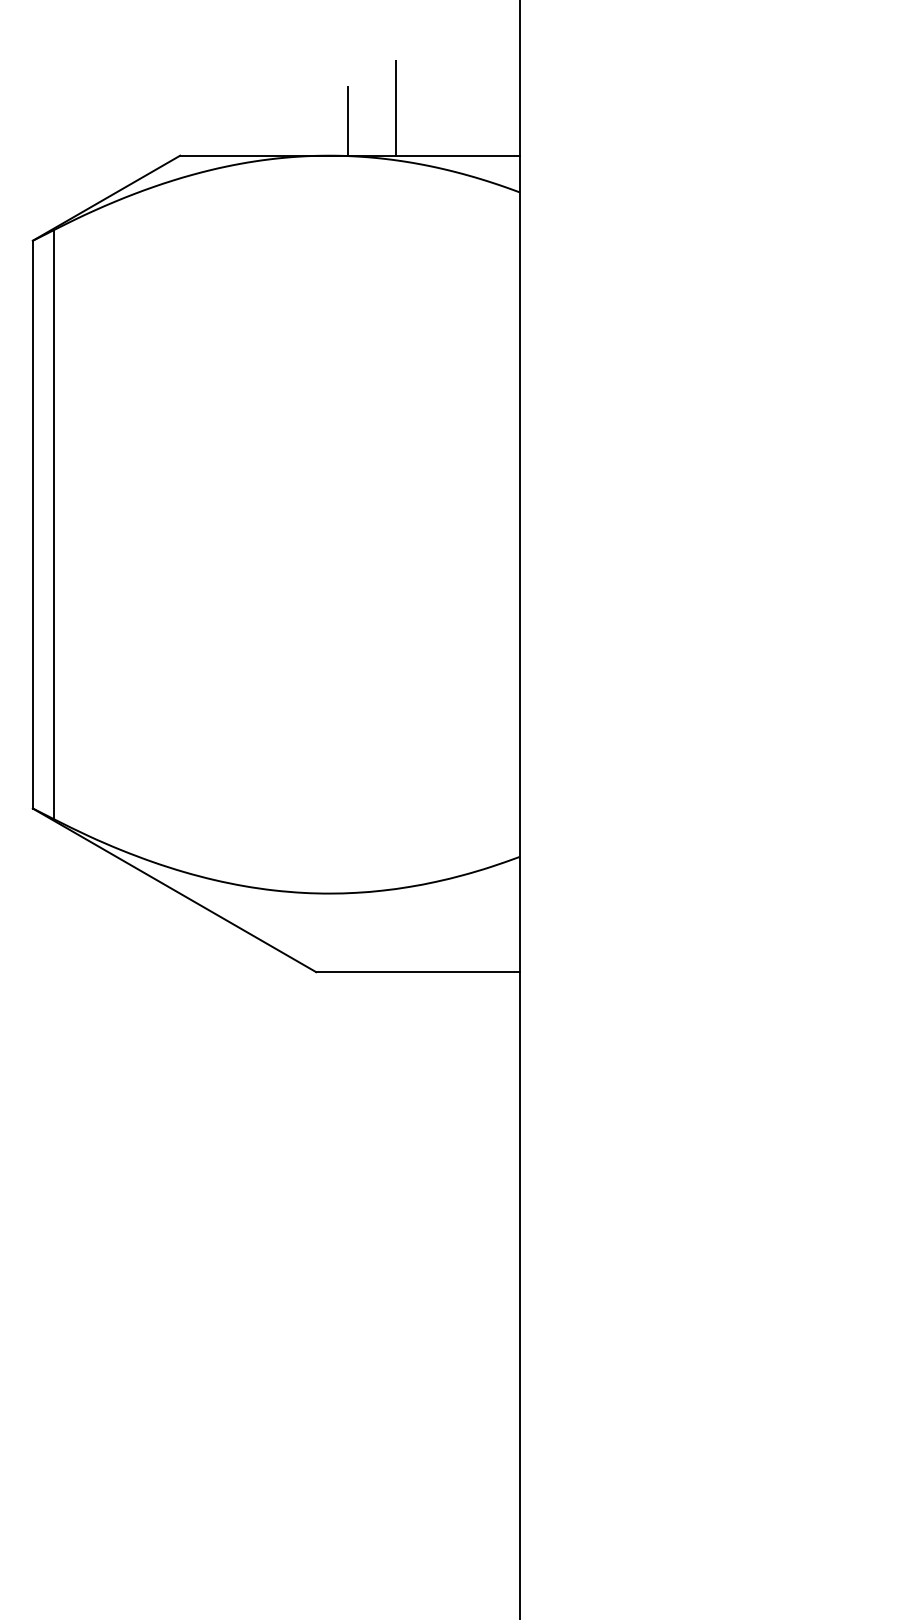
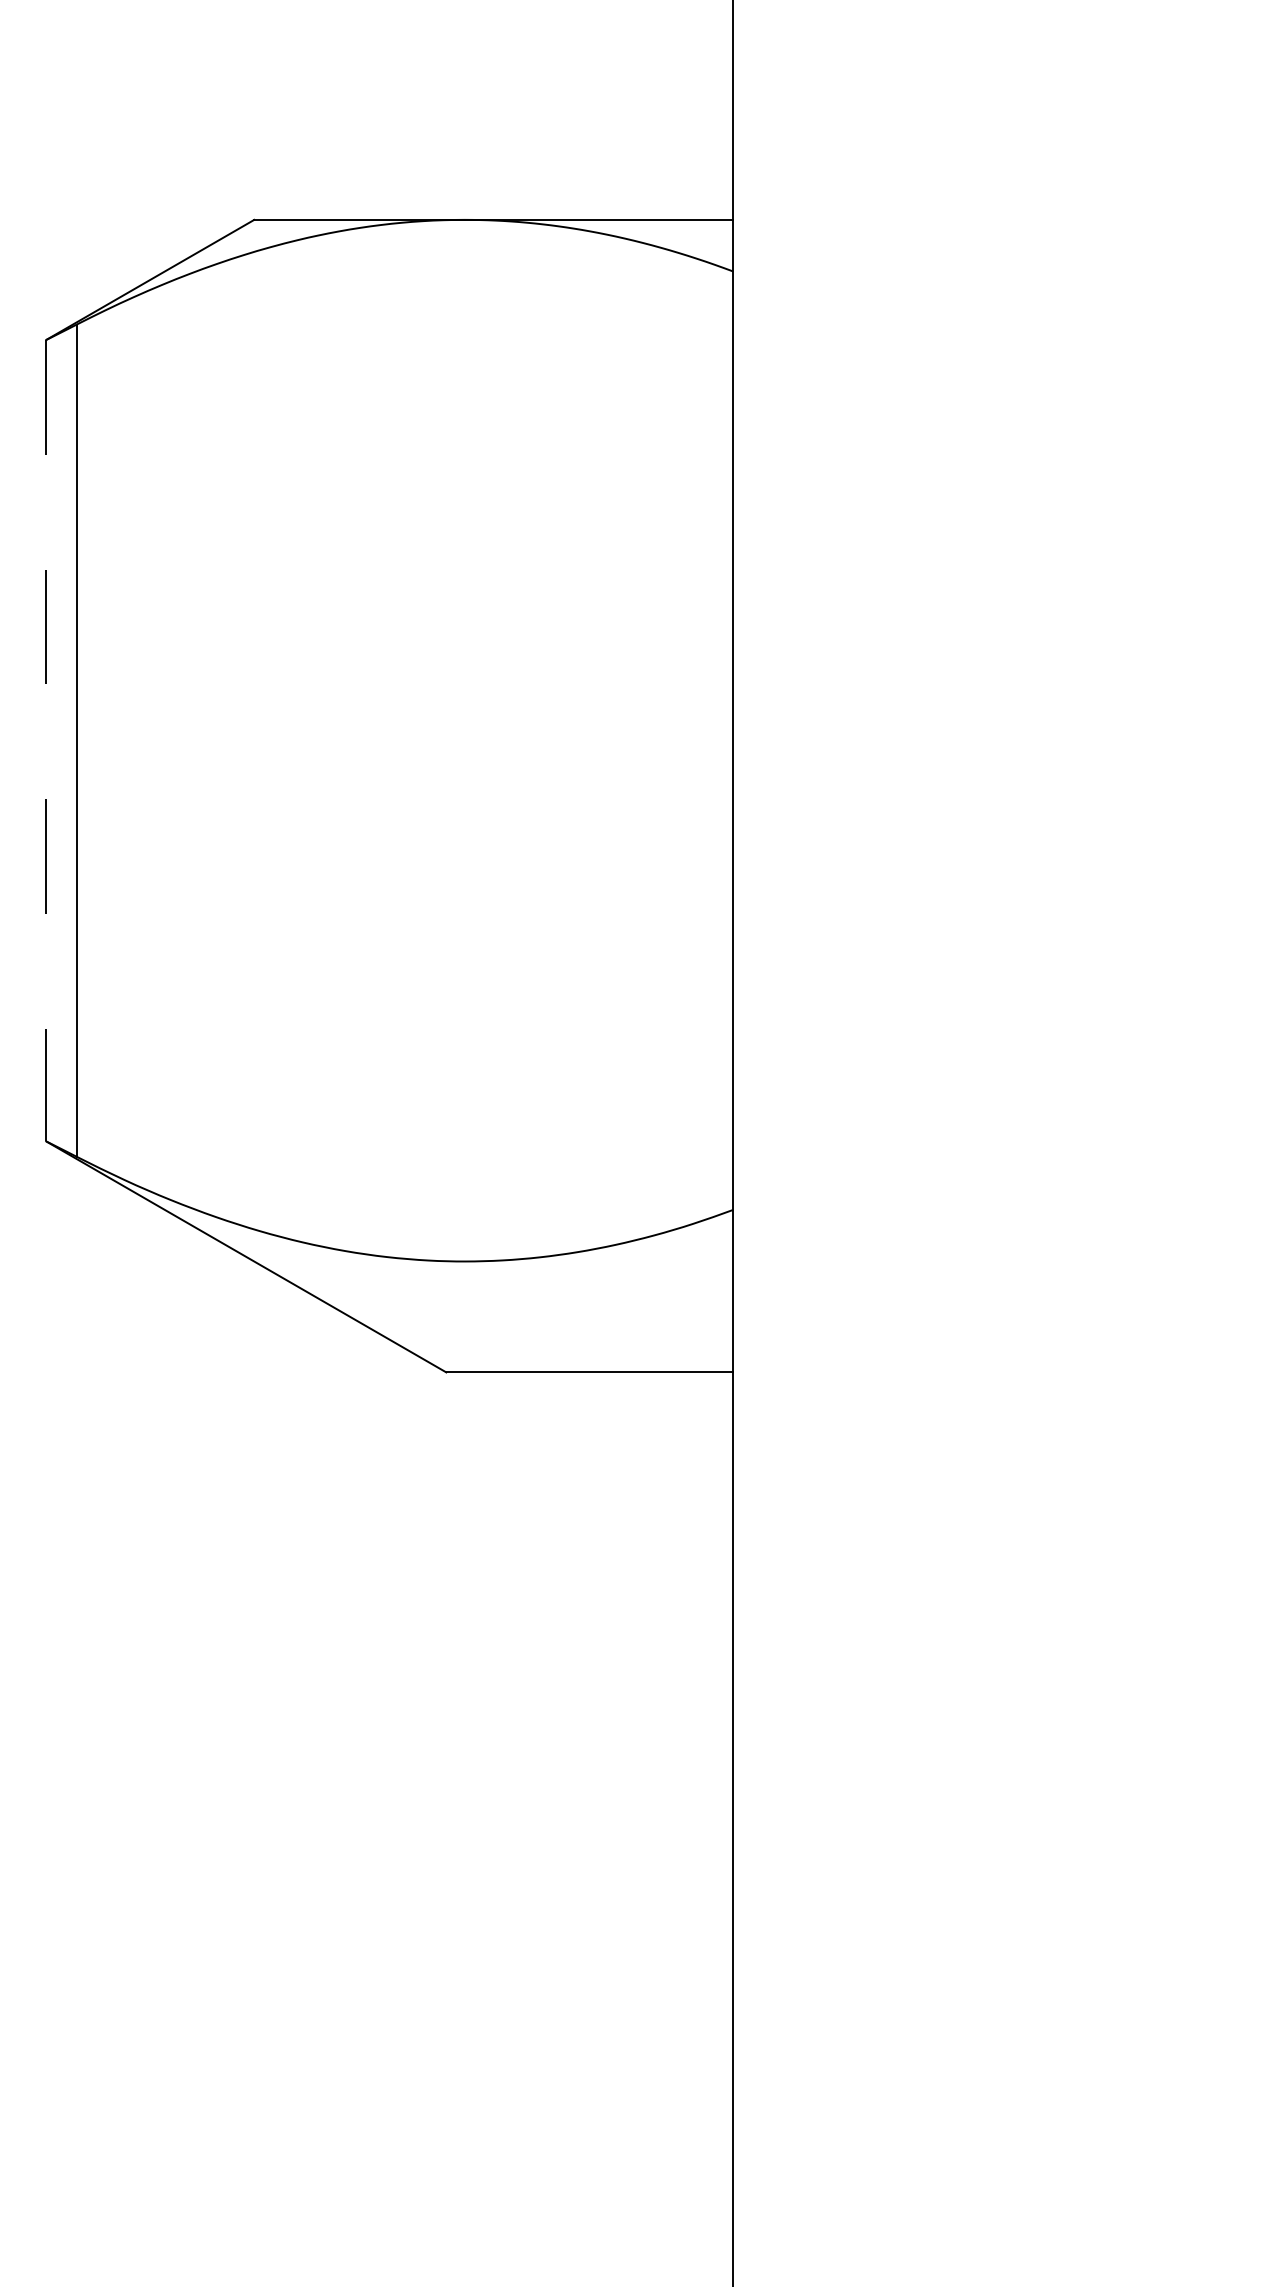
line: (395, 107) -> (558, 151), removed
line: (348, 121) -> (491, 171), removed
line: (32, 524) -> (46, 740), solid -> dashed

